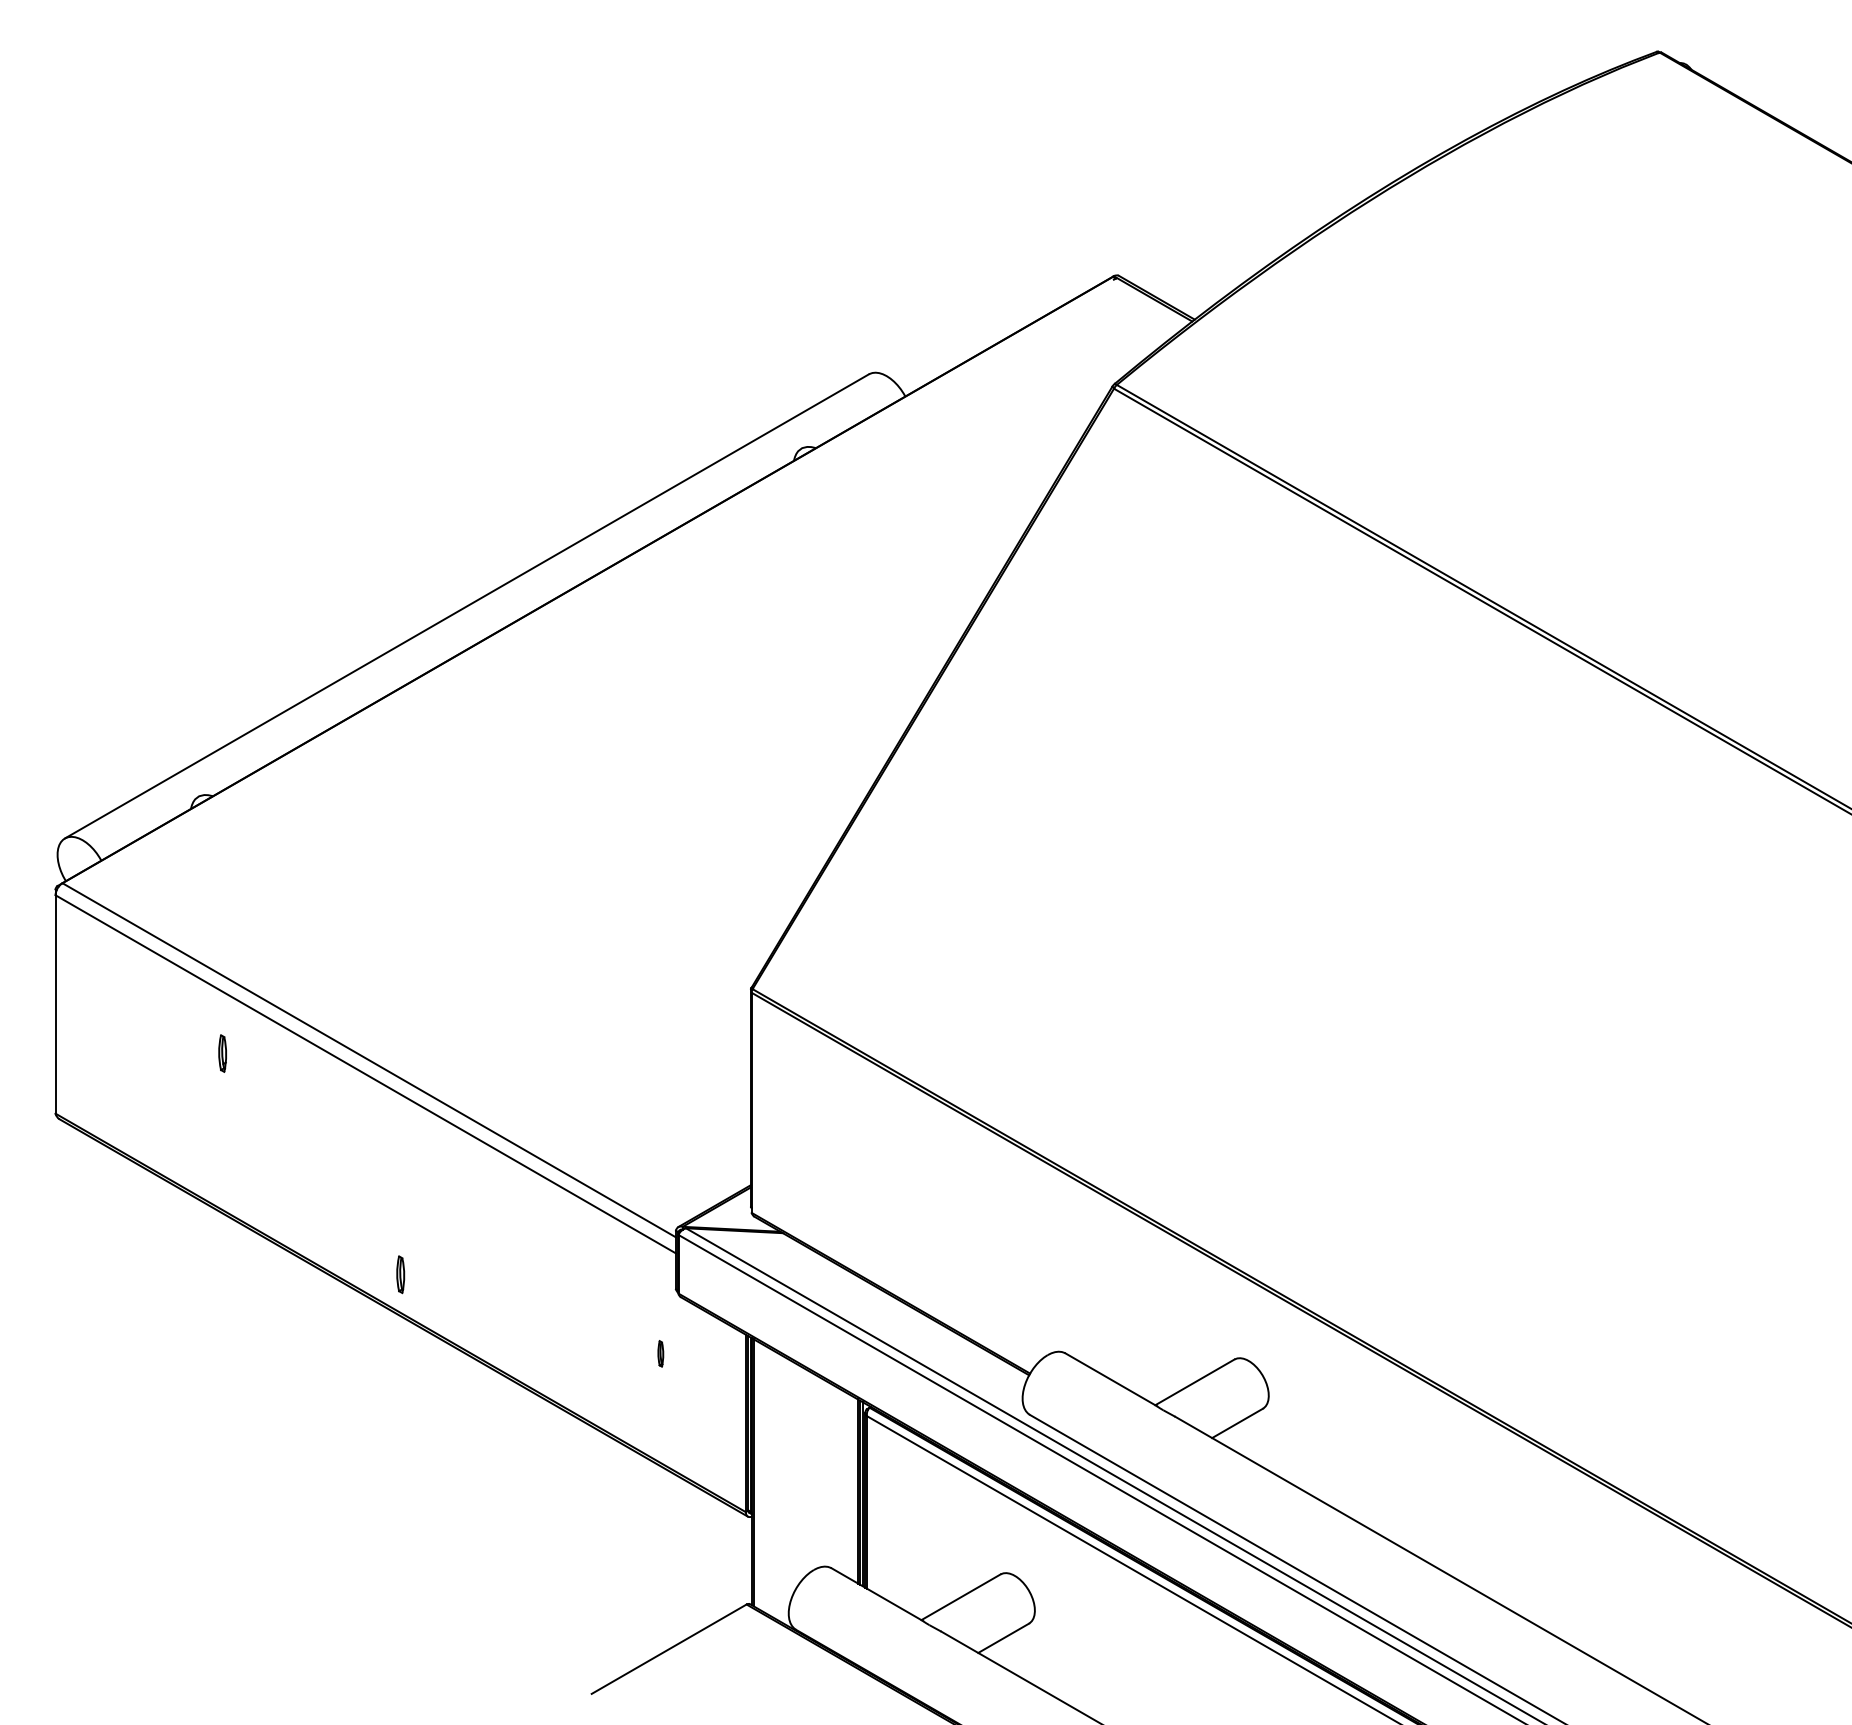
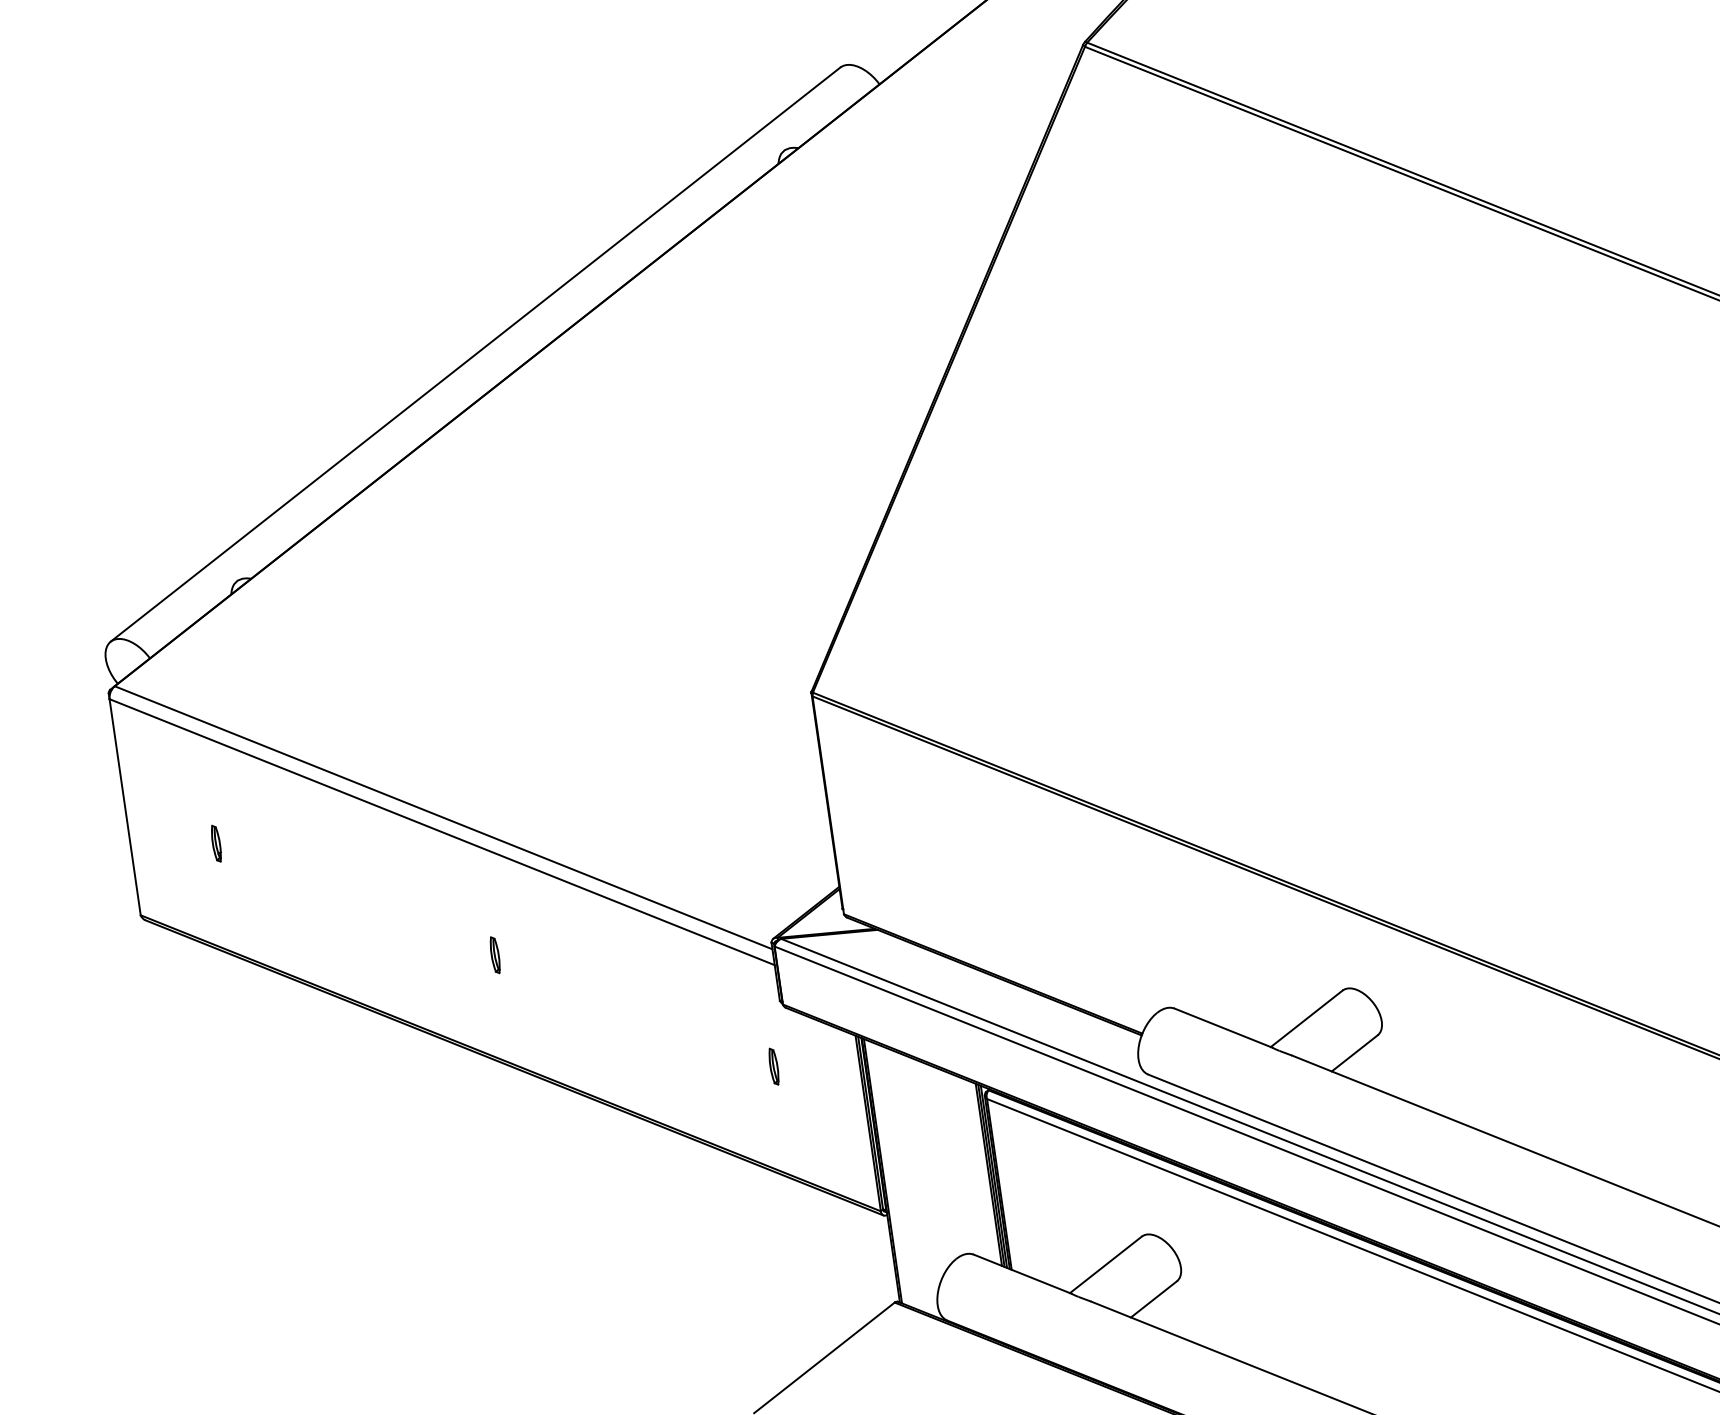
part: (222, 1053) -> (216, 843), moved
part: (400, 1274) -> (494, 955), moved
part: (660, 1353) -> (773, 1066), size x1.43

